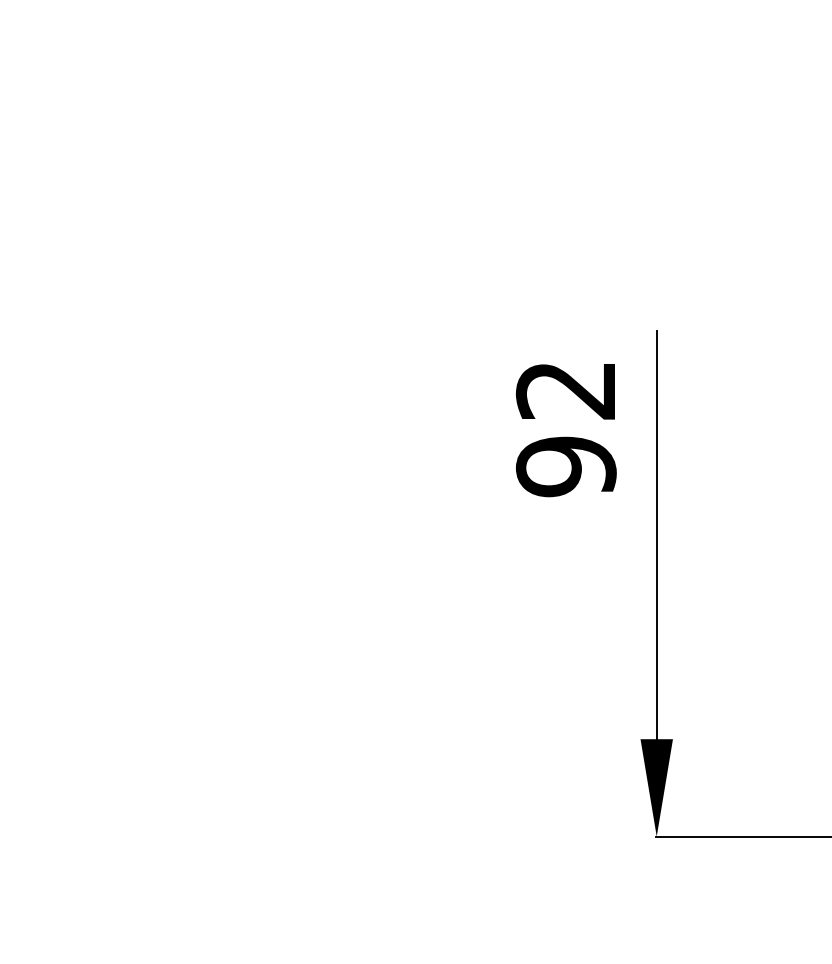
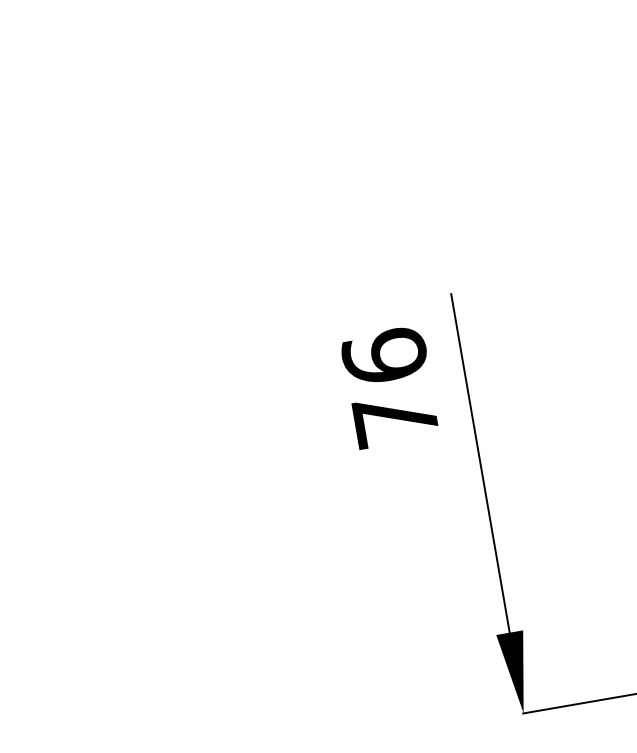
text: (565, 428) -> (389, 388), 92 -> 76

